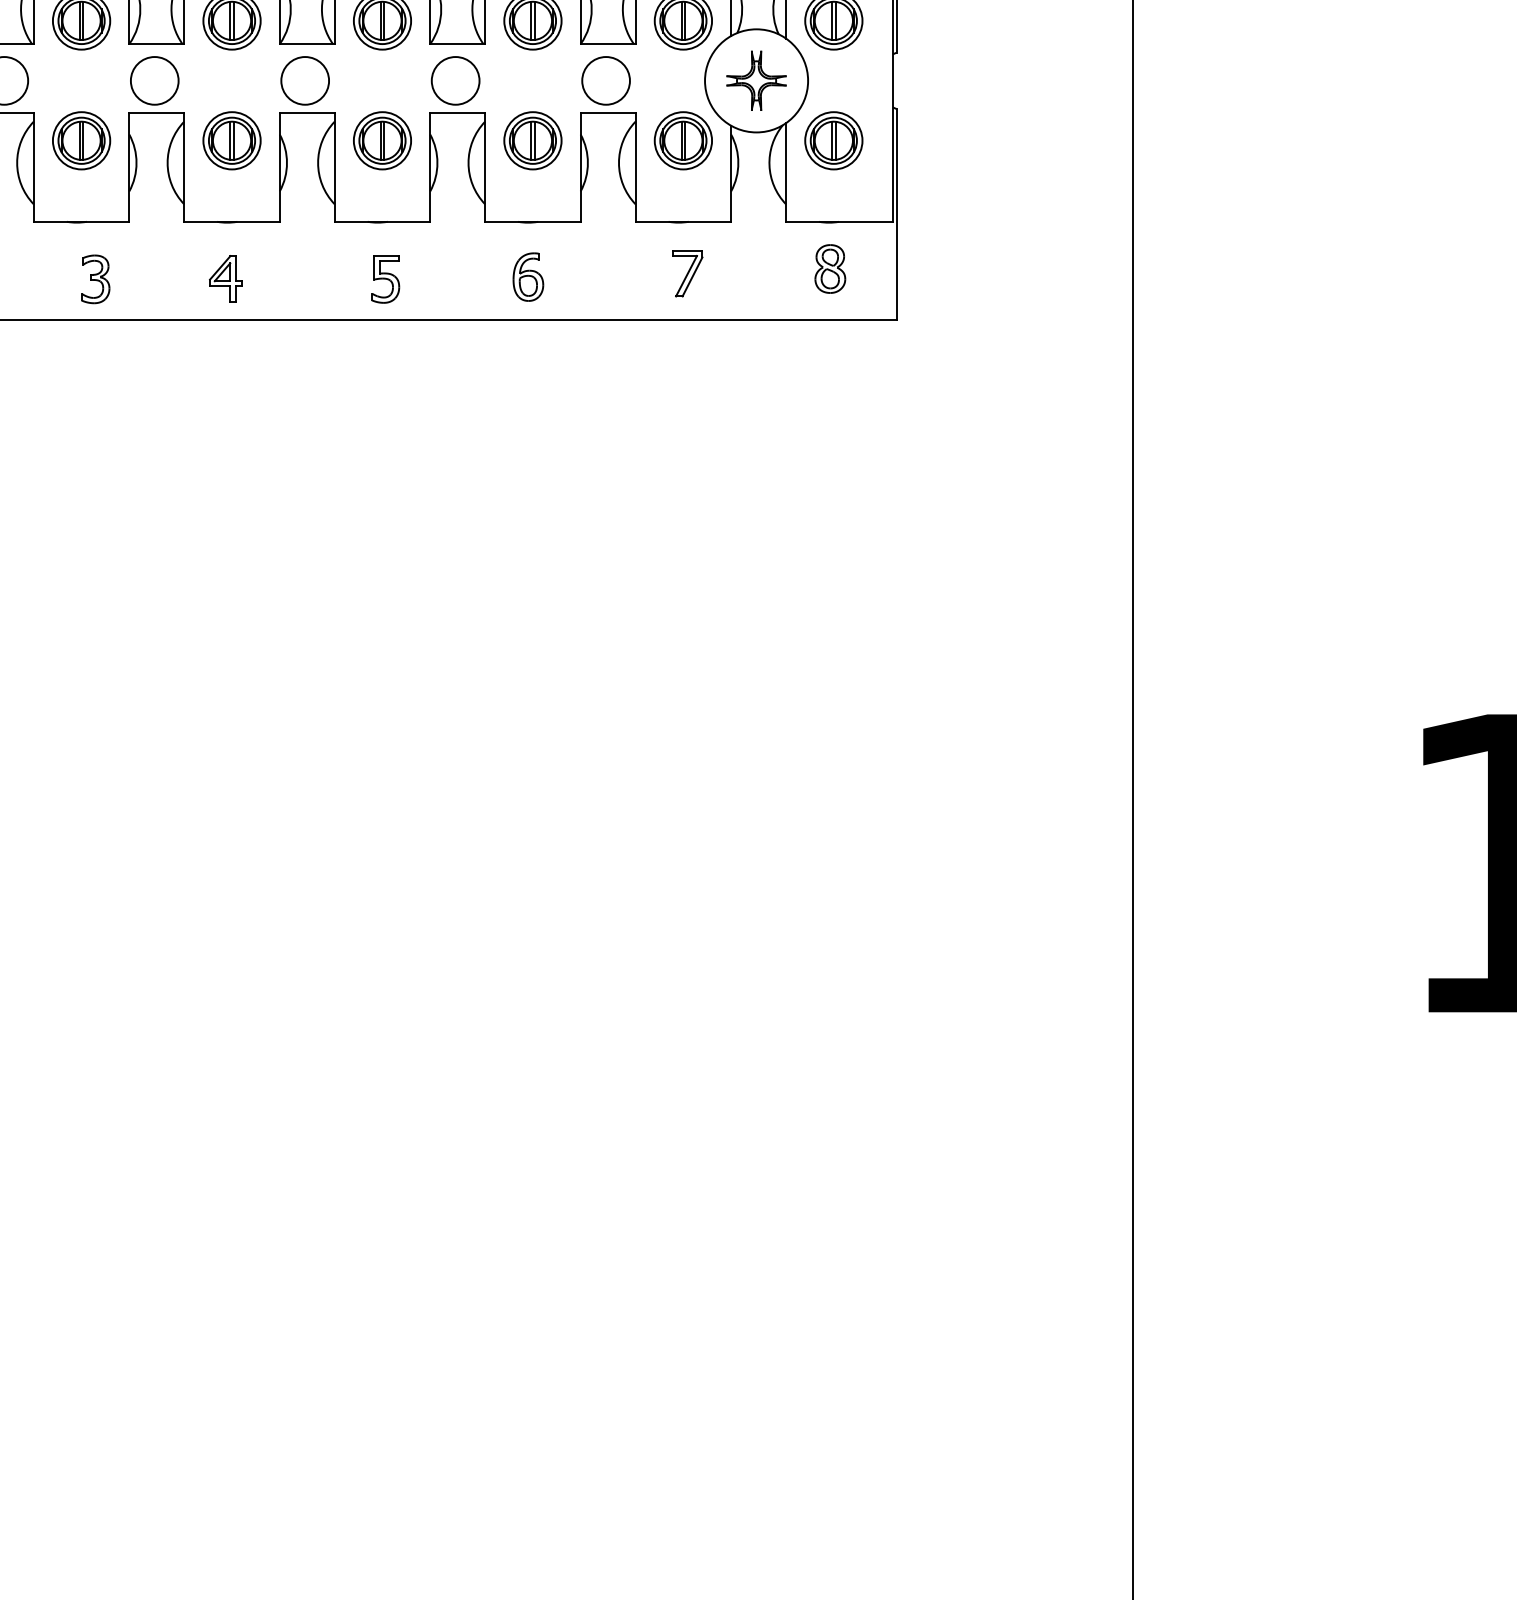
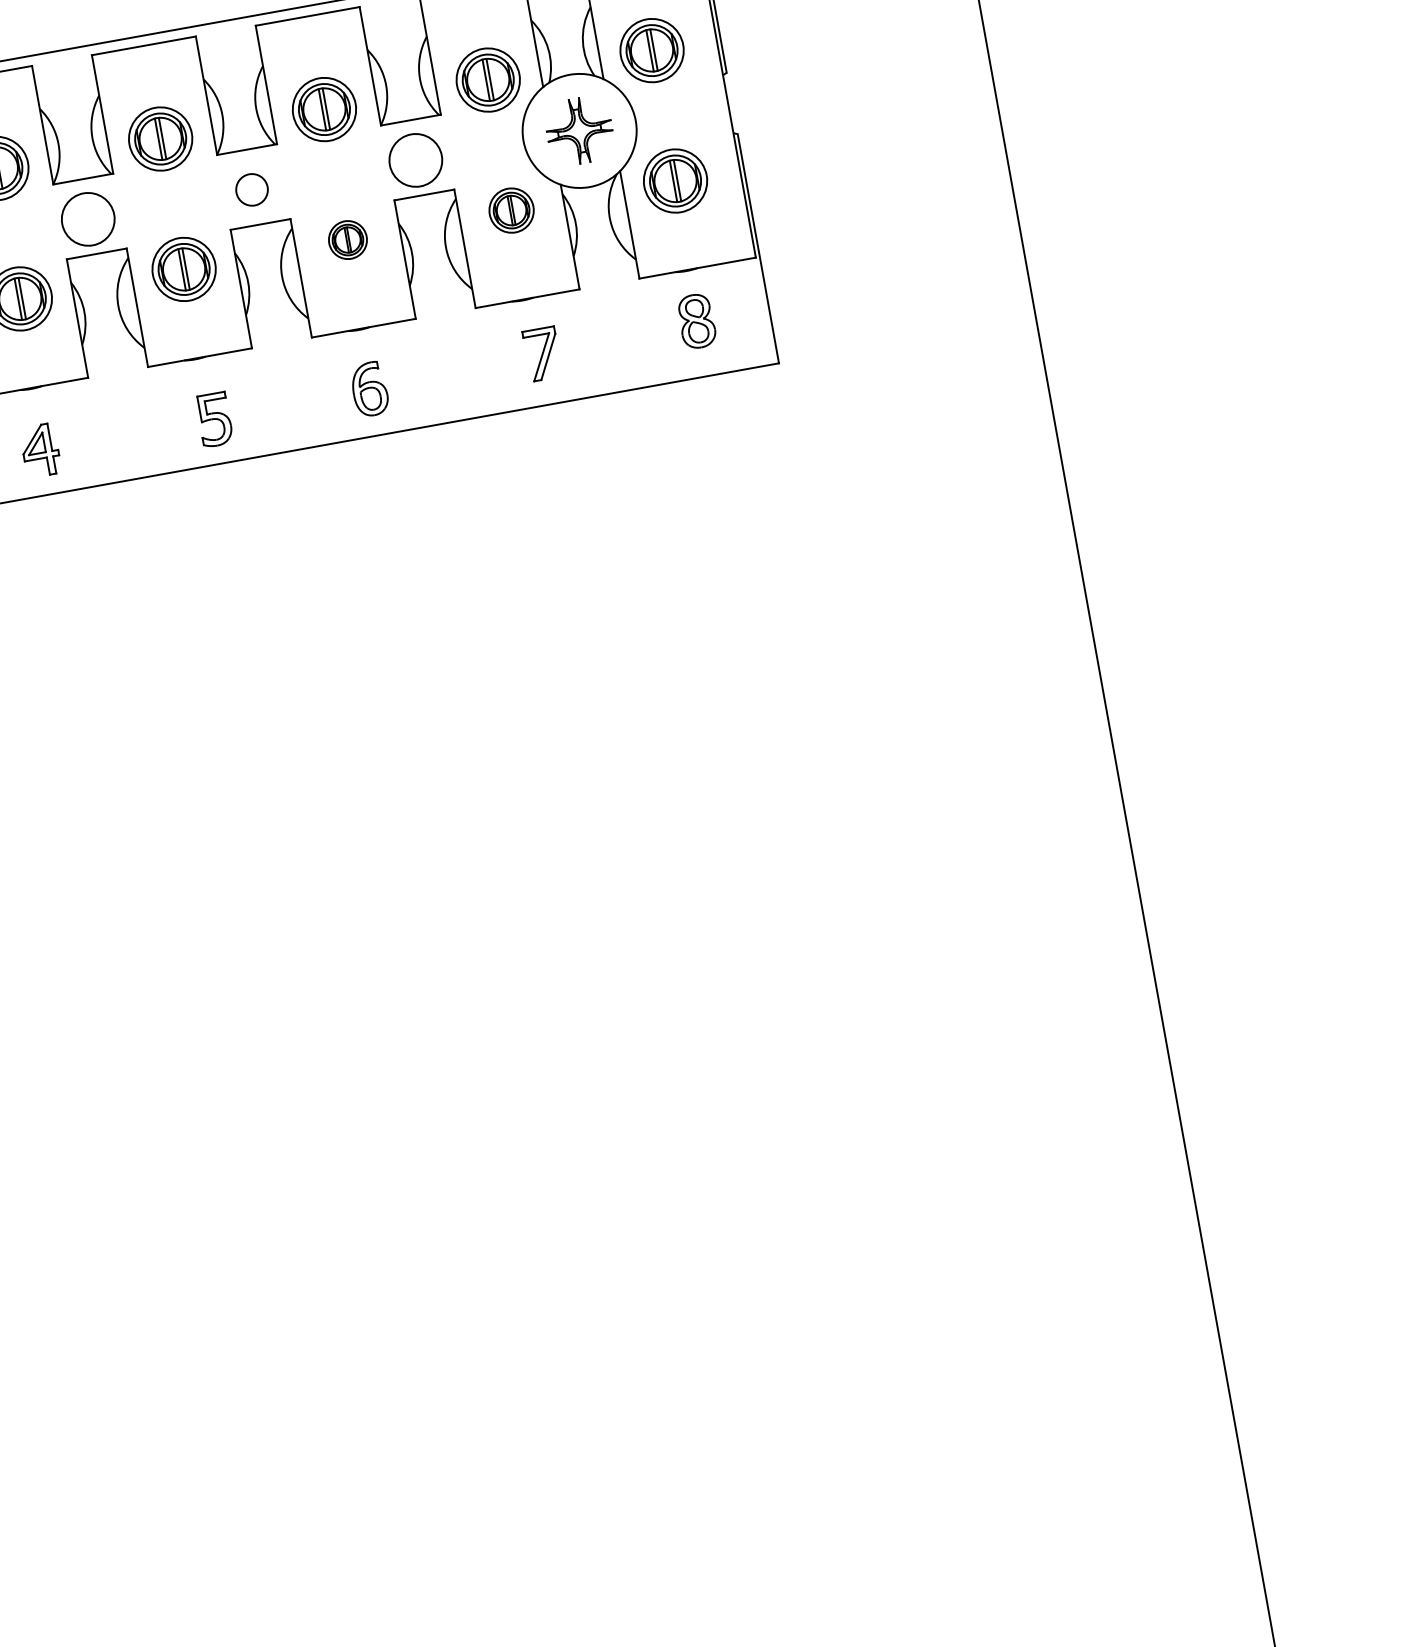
circle: (455, 80) -> (251, 189), size x0.6
part: (532, 140) -> (347, 239), size x0.6
part: (682, 140) -> (510, 210), size x0.7

